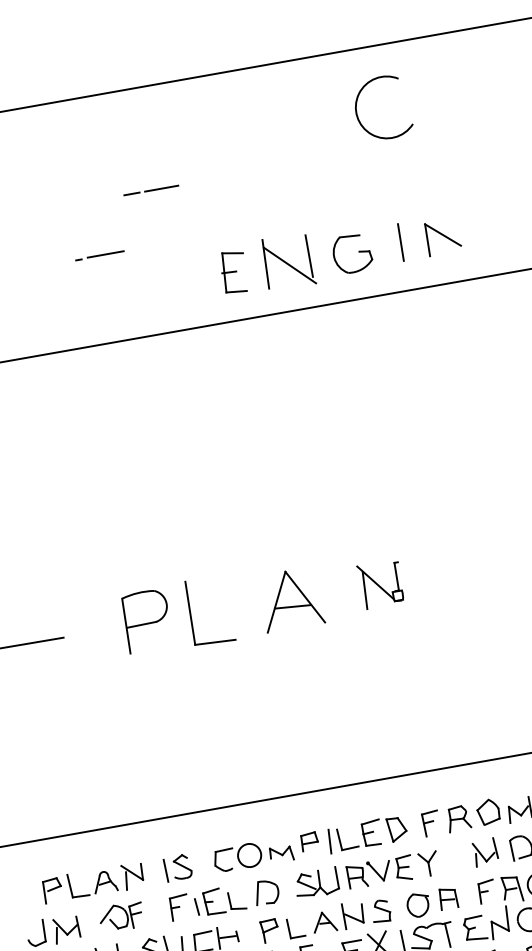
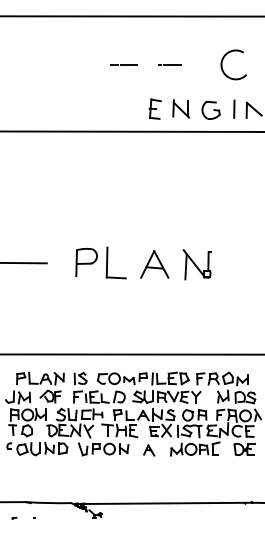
arc: (358, 102) -> (223, 60), moved
line: (99, 255) -> (169, 64), moved
part: (289, 260) -> (181, 108), size x0.71
part: (379, 583) -> (196, 264), size x1.43

